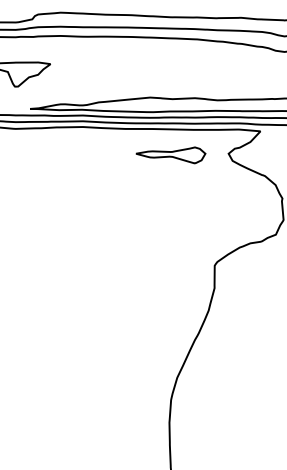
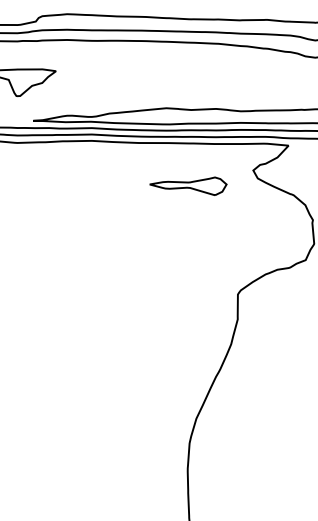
part: (171, 154) -> (188, 185), moved

